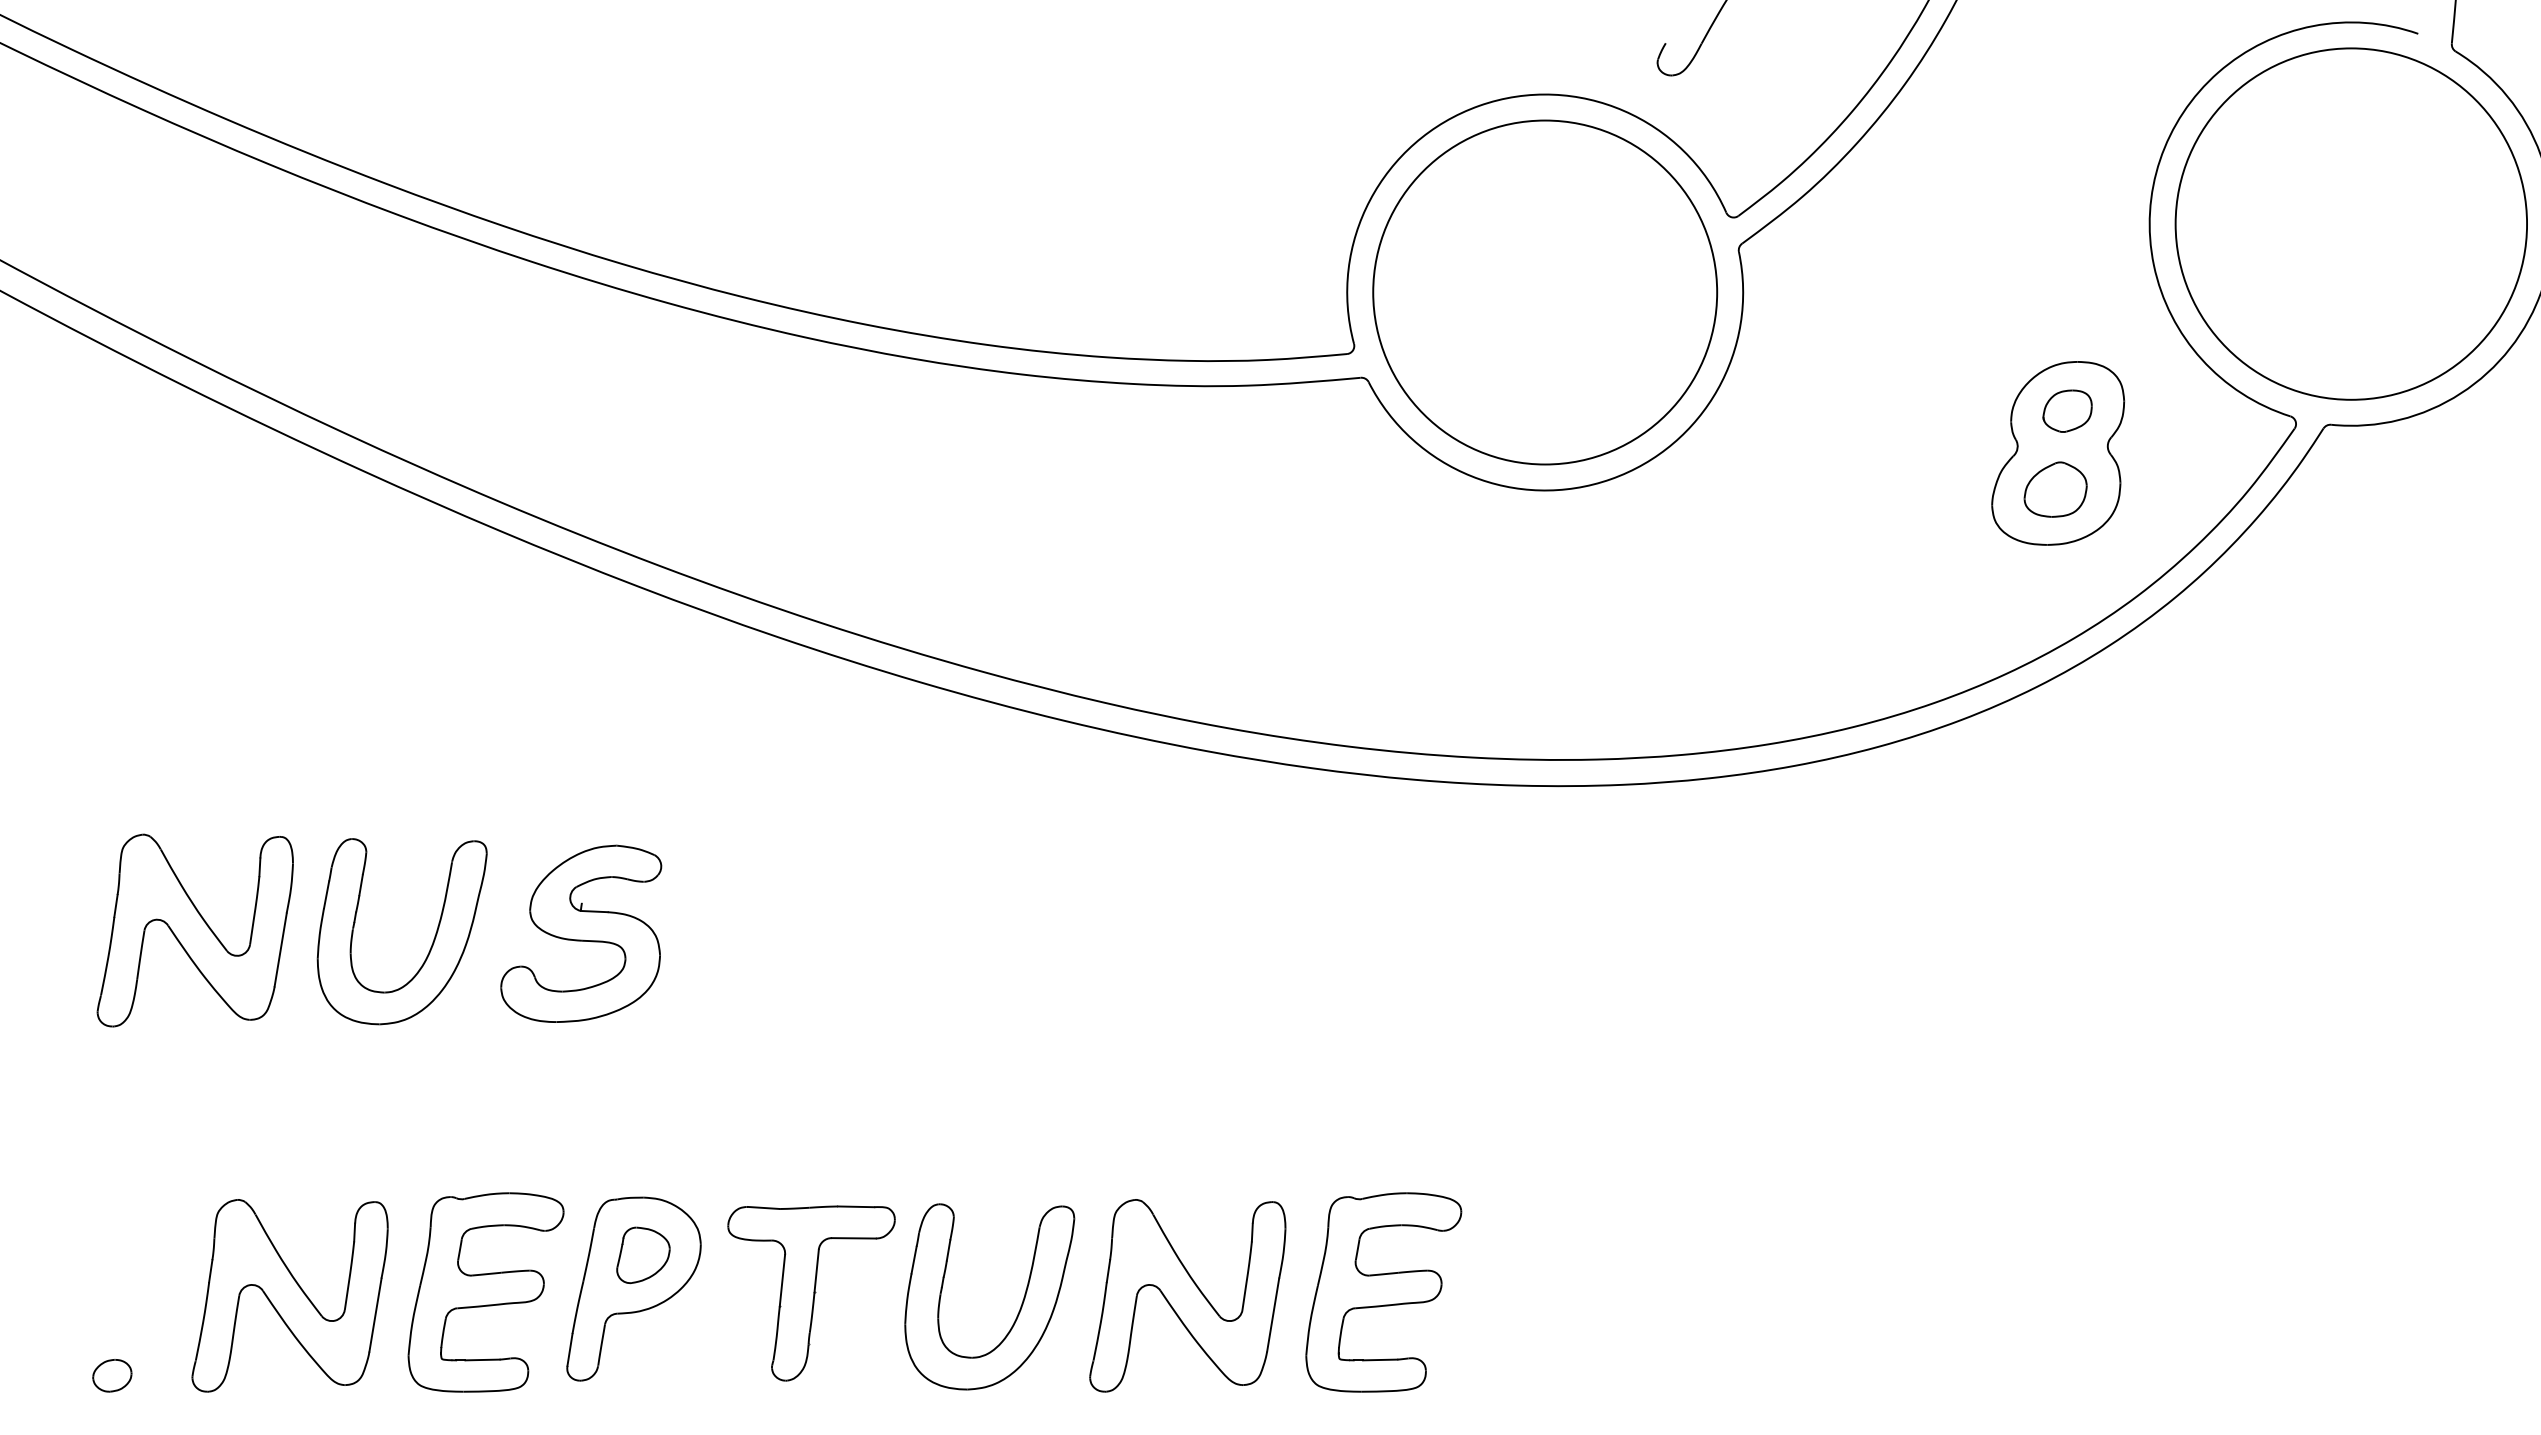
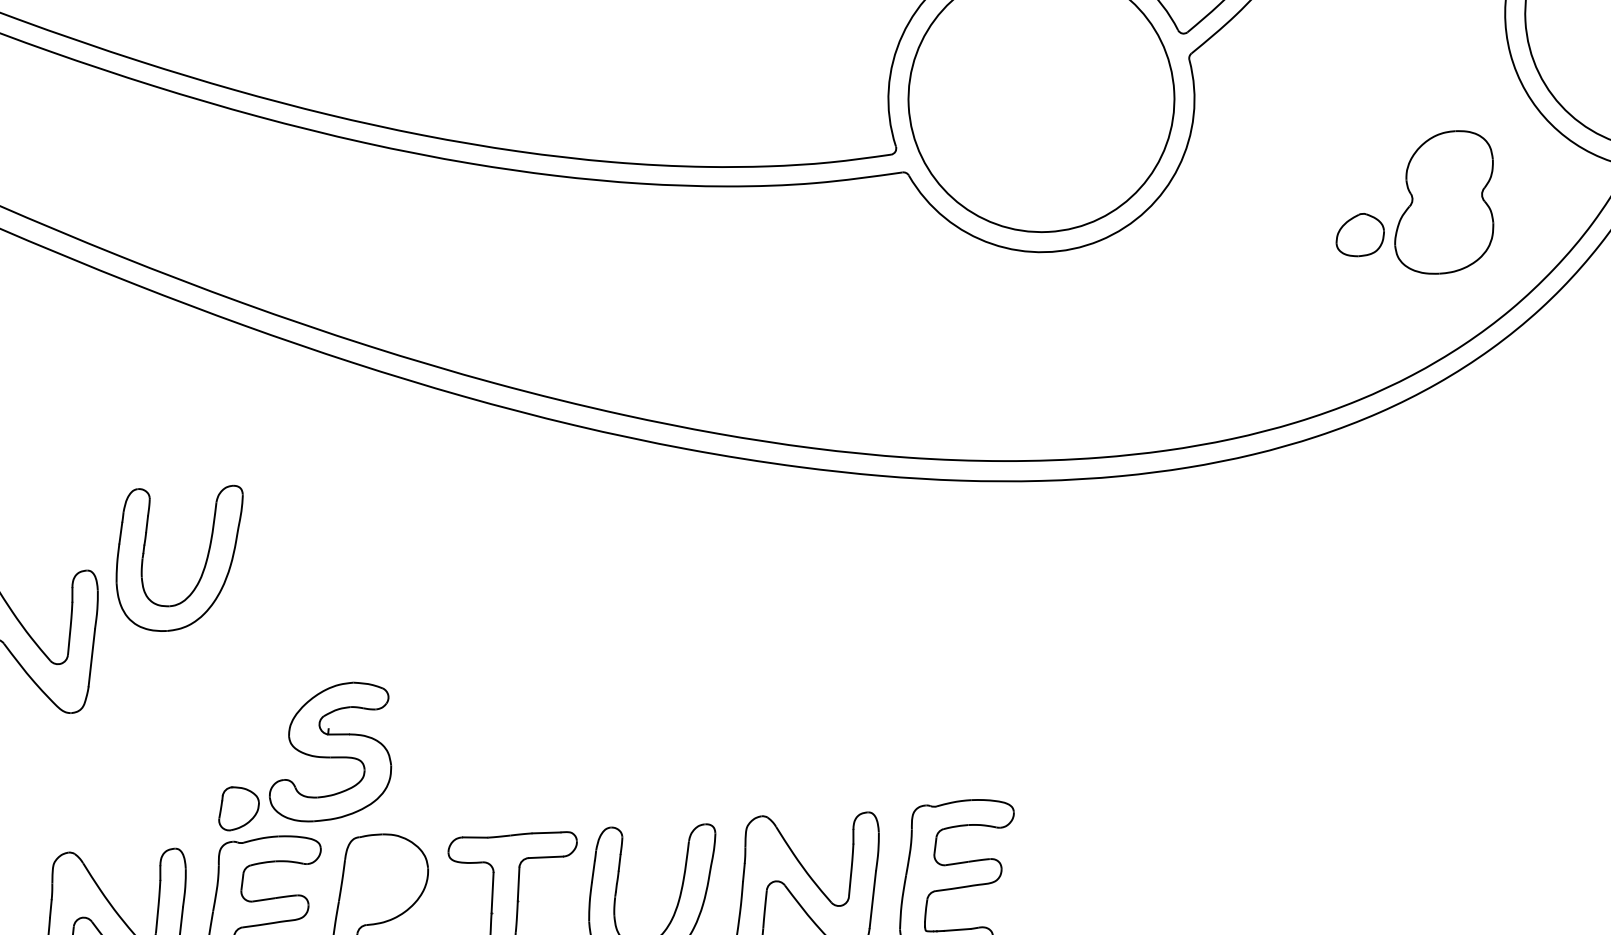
part: (2067, 410) -> (1449, 169), removed
part: (2055, 489) -> (1360, 234), moved
part: (581, 933) -> (329, 751), moved
part: (431, 944) -> (203, 567), moved
part: (643, 1255) -> (238, 808), moved

